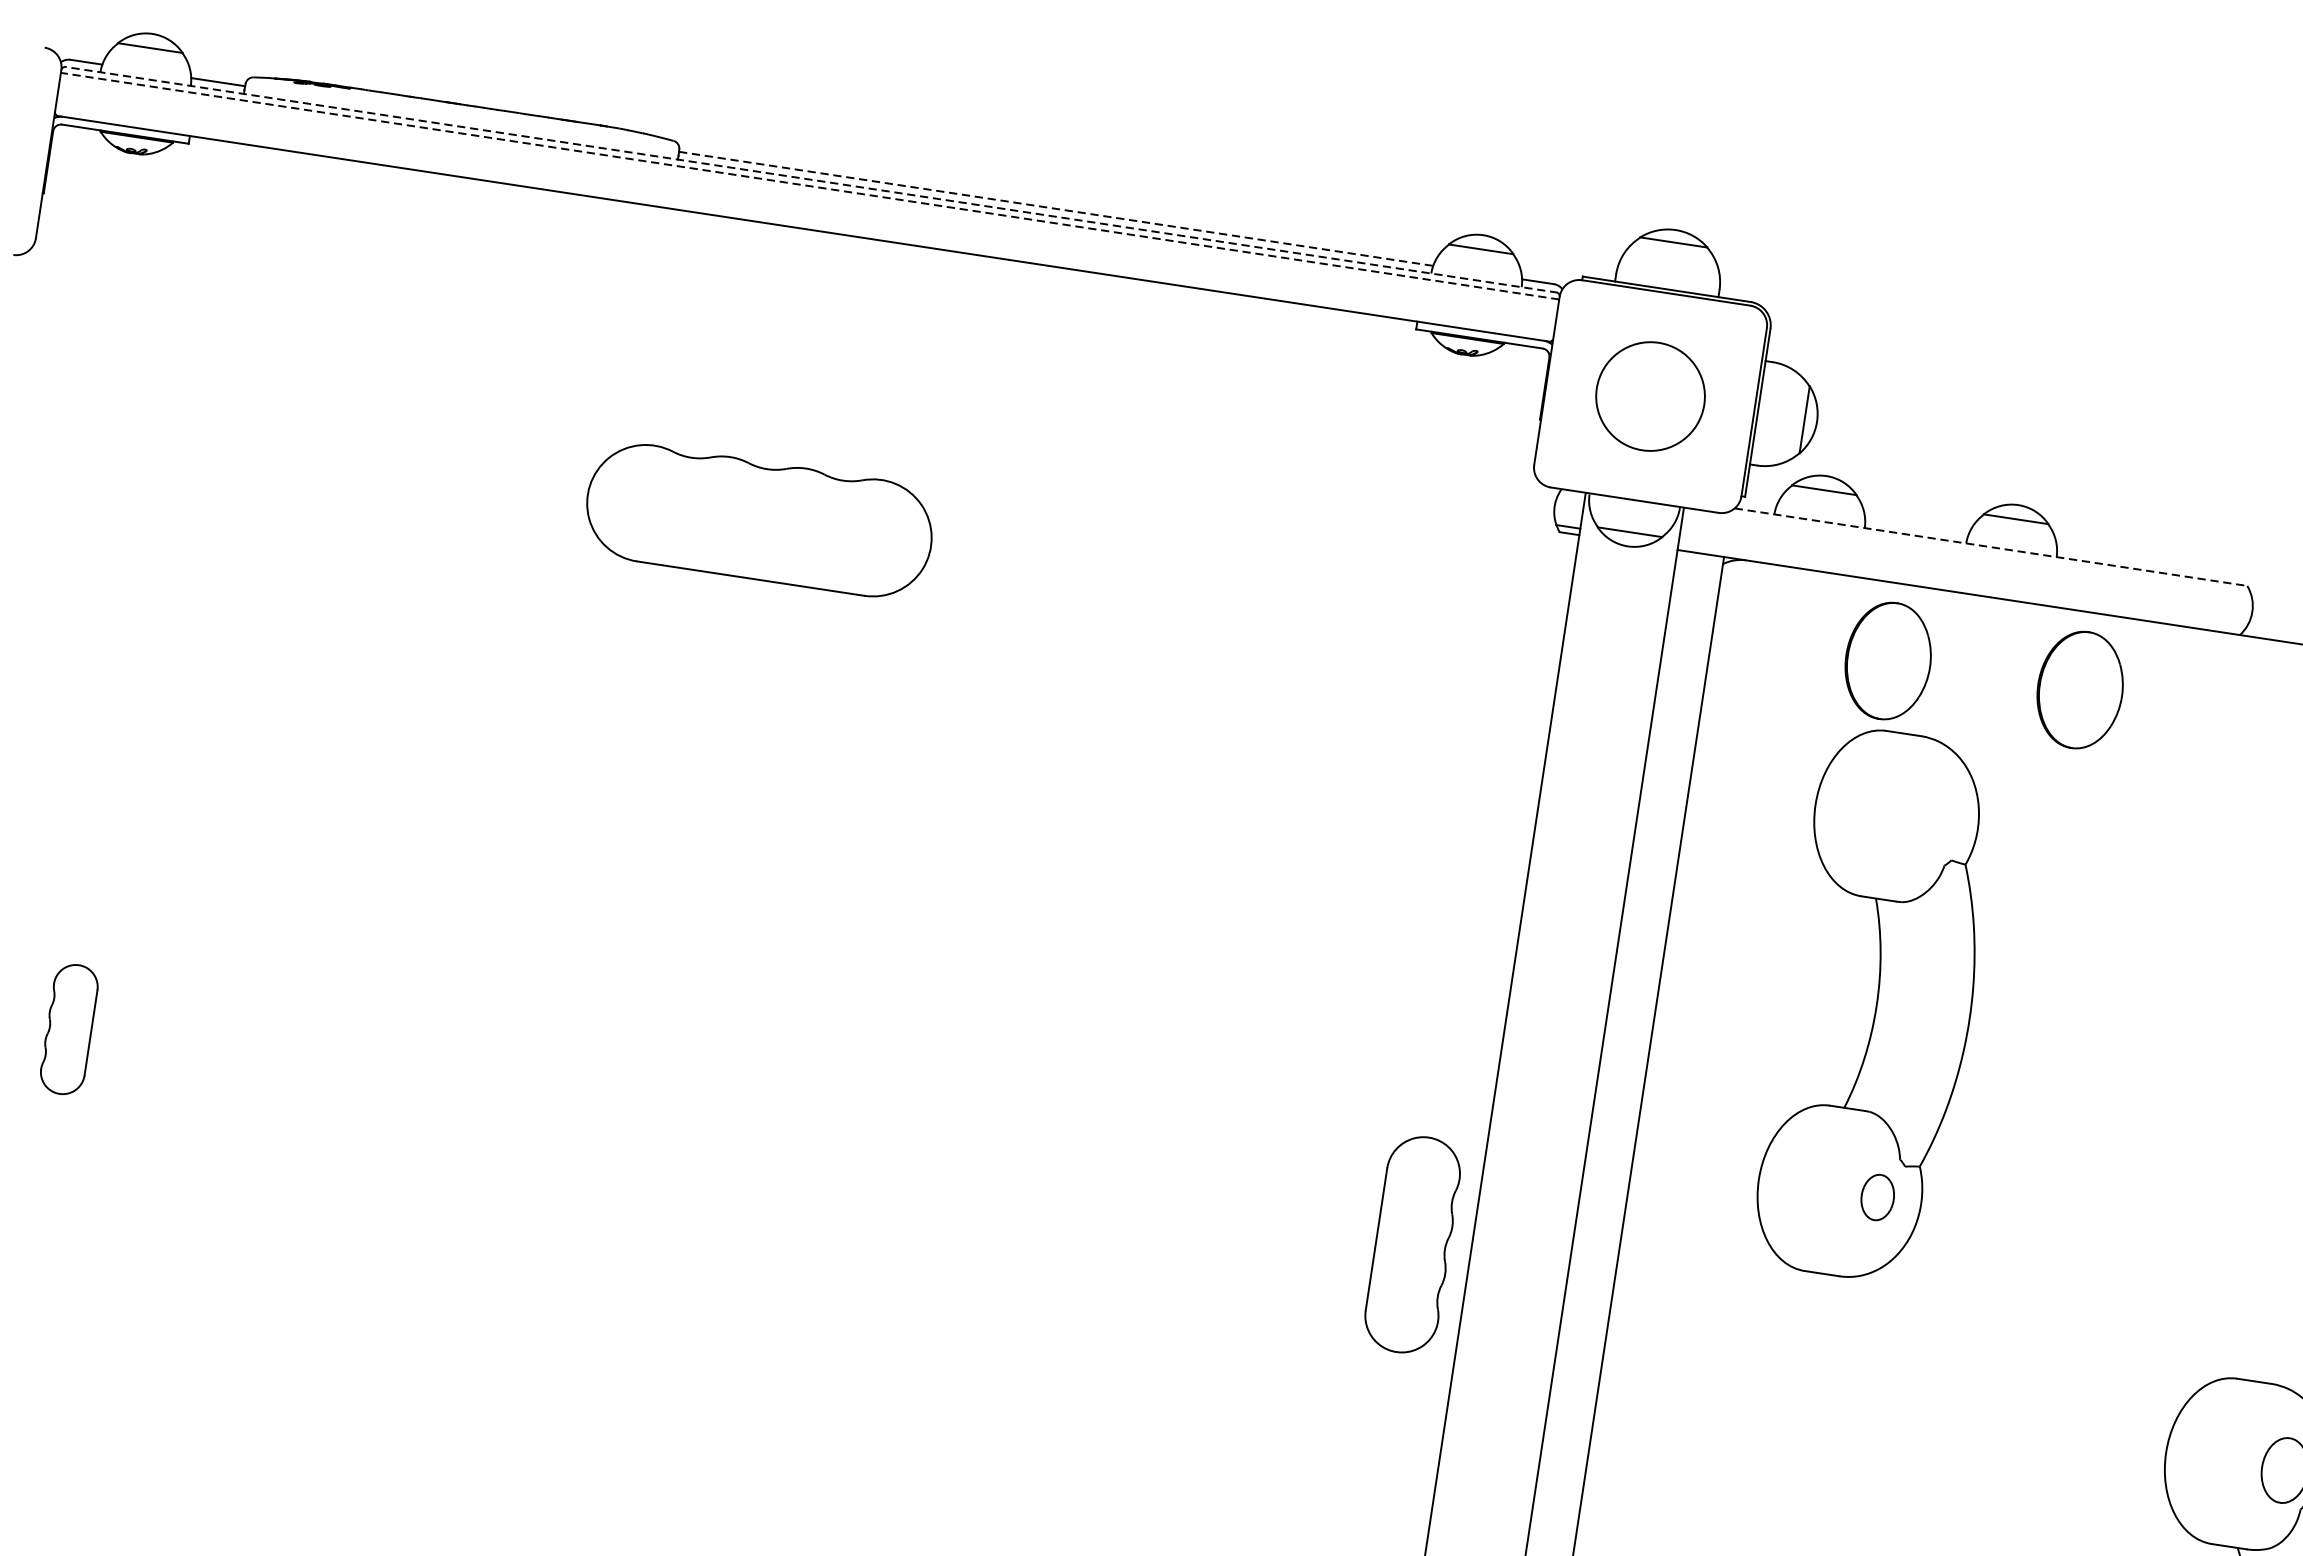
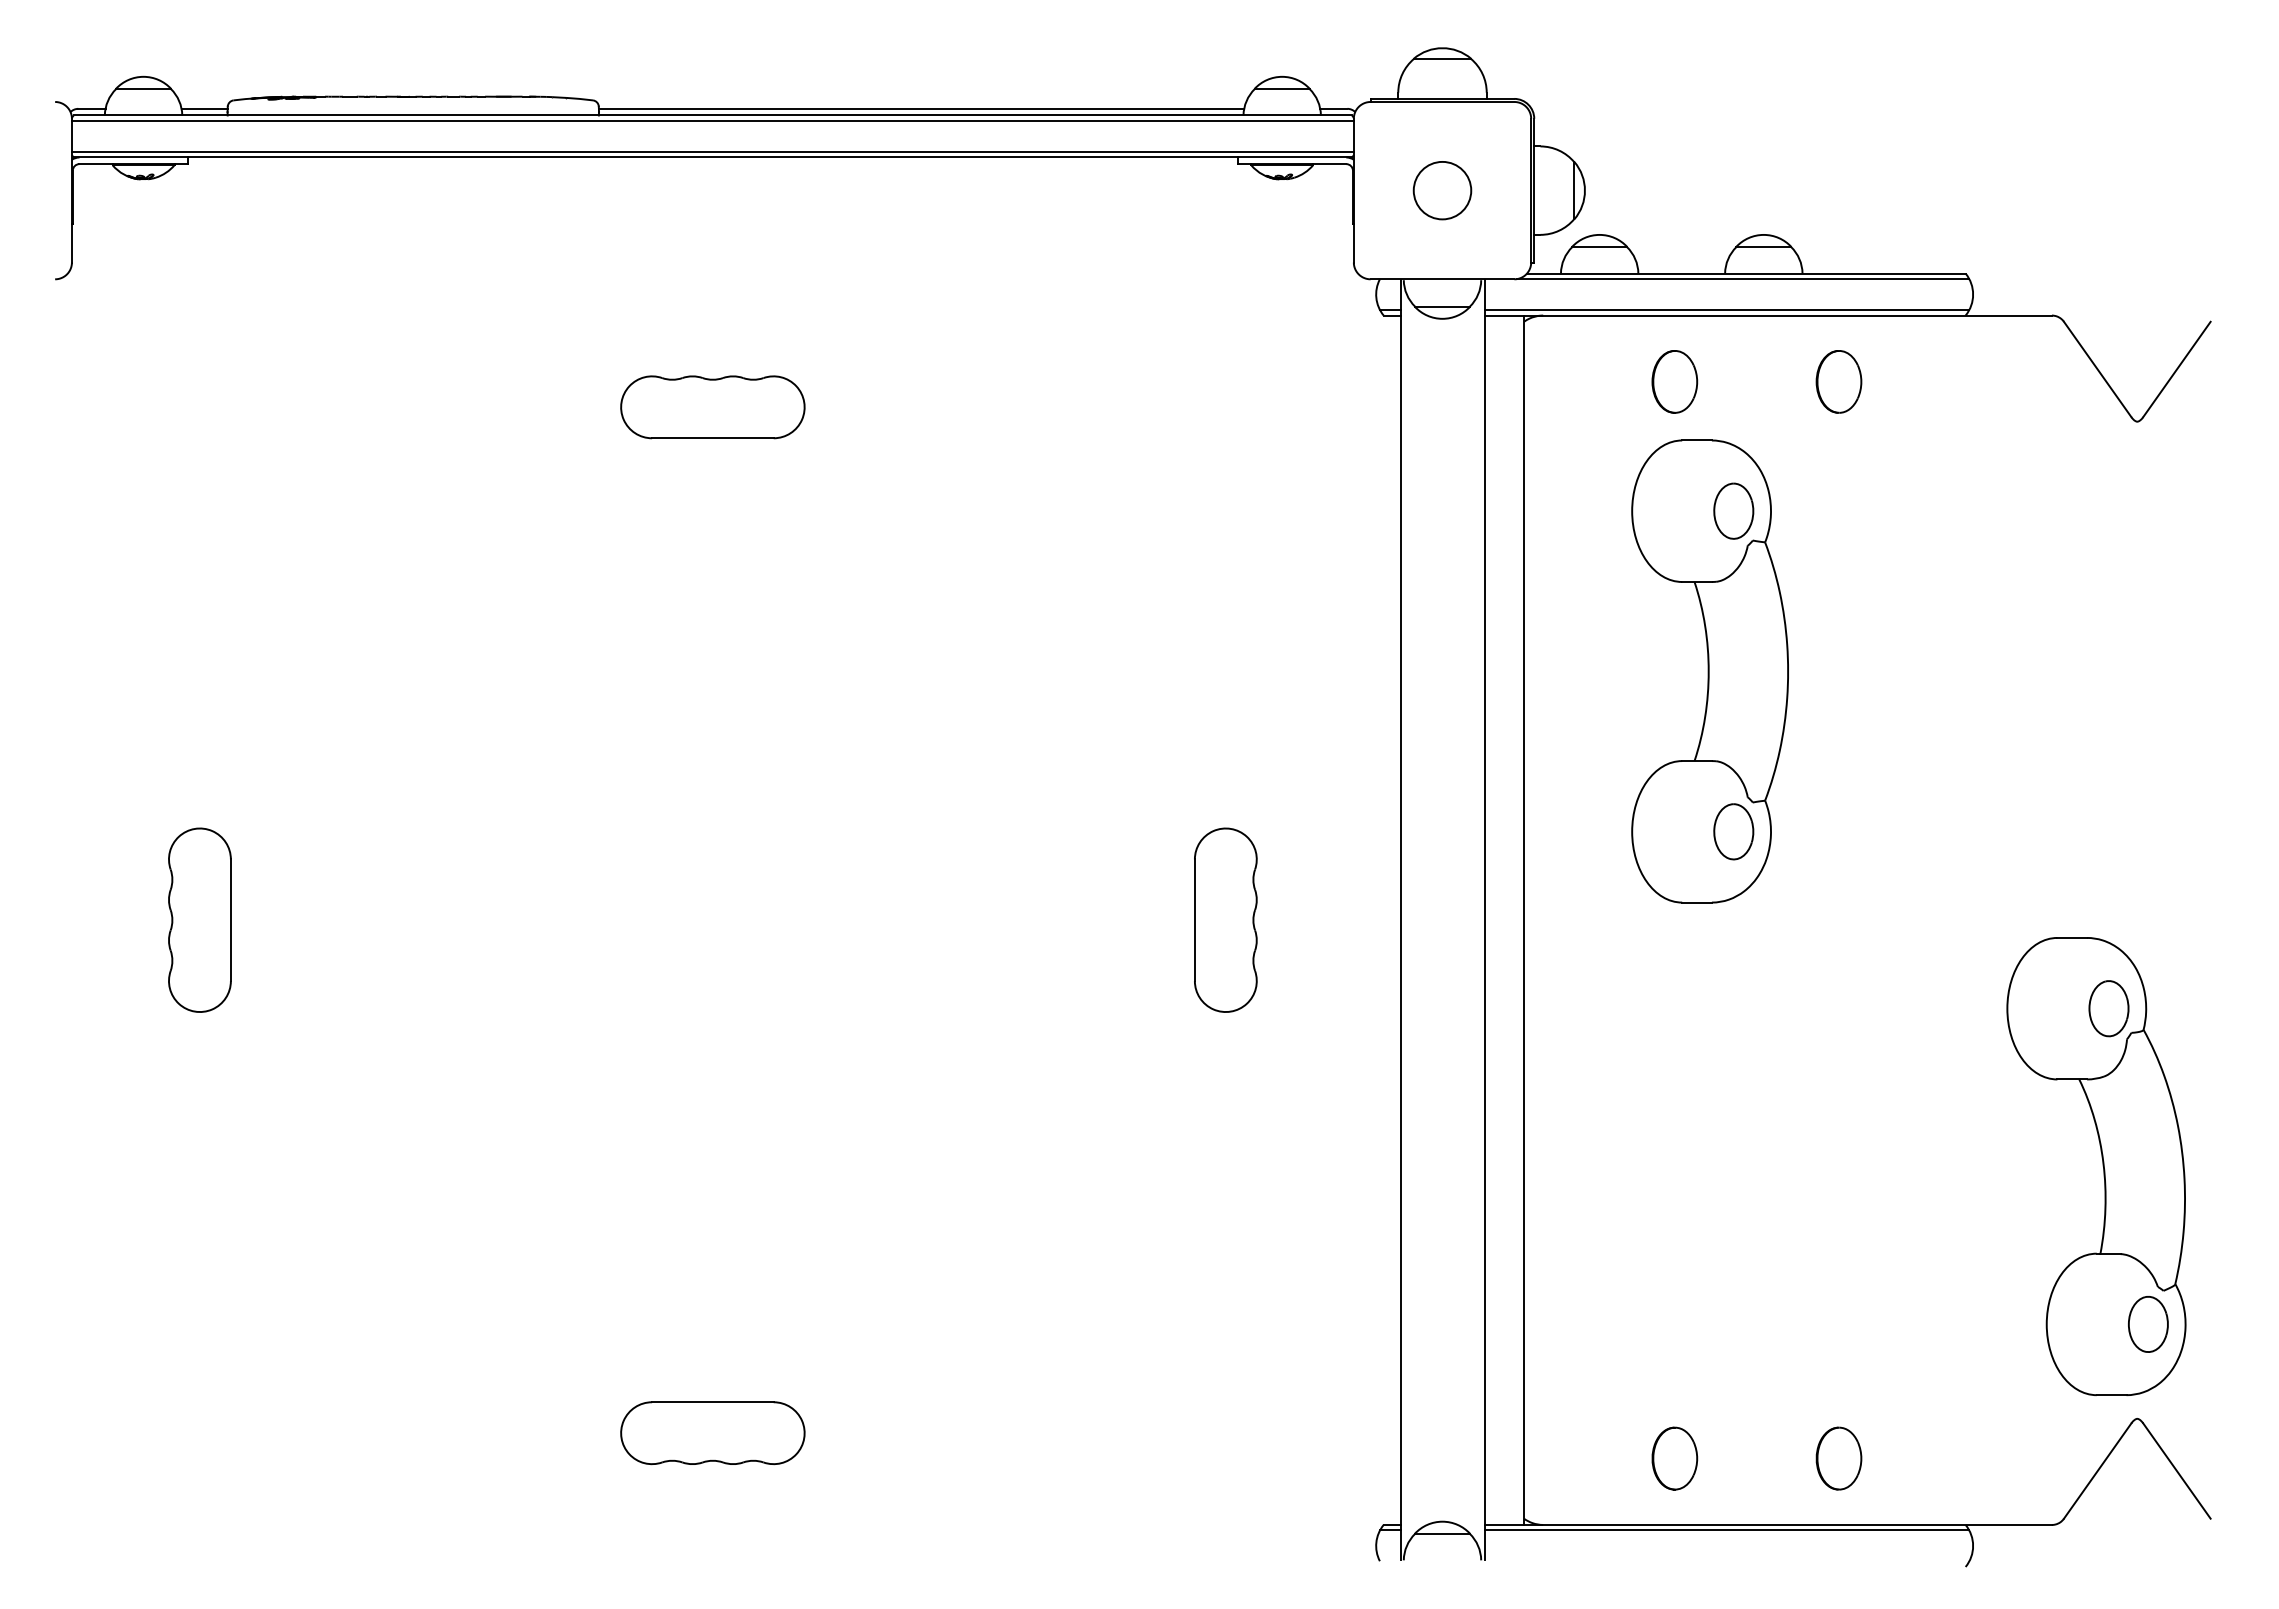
line: (810, 179) -> (712, 115), dashed -> solid
line: (809, 186) -> (712, 121), dashed -> solid
line: (1056, 208) -> (921, 108), dashed -> solid
line: (804, 221) -> (712, 151), added
circle: (1650, 396) -> (1442, 190), size x0.62
part: (758, 520) -> (712, 407), size x0.62
line: (1991, 547) -> (1746, 273), dashed -> solid
line: (1986, 553) -> (1743, 279), added
line: (1961, 586) -> (1726, 310), added
part: (1887, 660) -> (1674, 381), size x0.62
part: (2079, 689) -> (1838, 381), size x0.62
part: (1934, 821) -> (1733, 510), added
part: (68, 1028) -> (199, 919), size x1.67
part: (1877, 1197) -> (1733, 831), size x1.43
part: (1412, 1243) -> (1225, 919), moved

